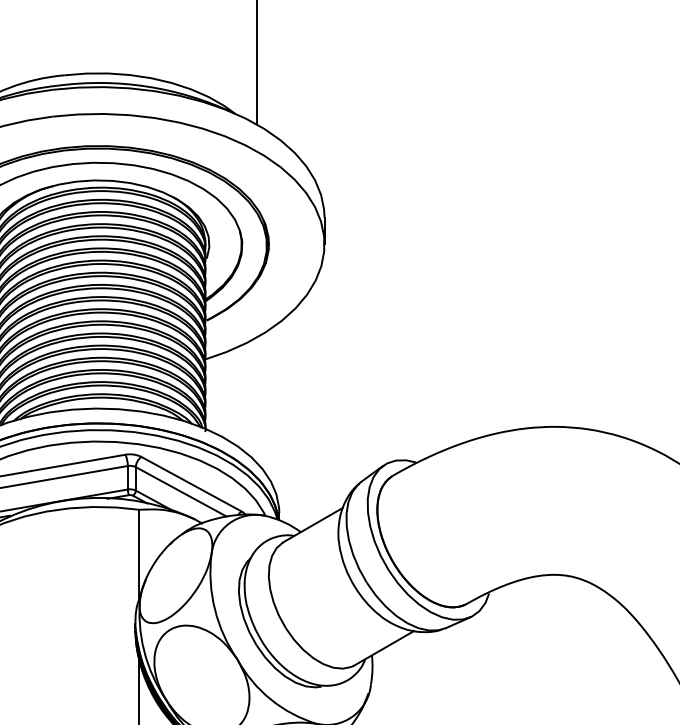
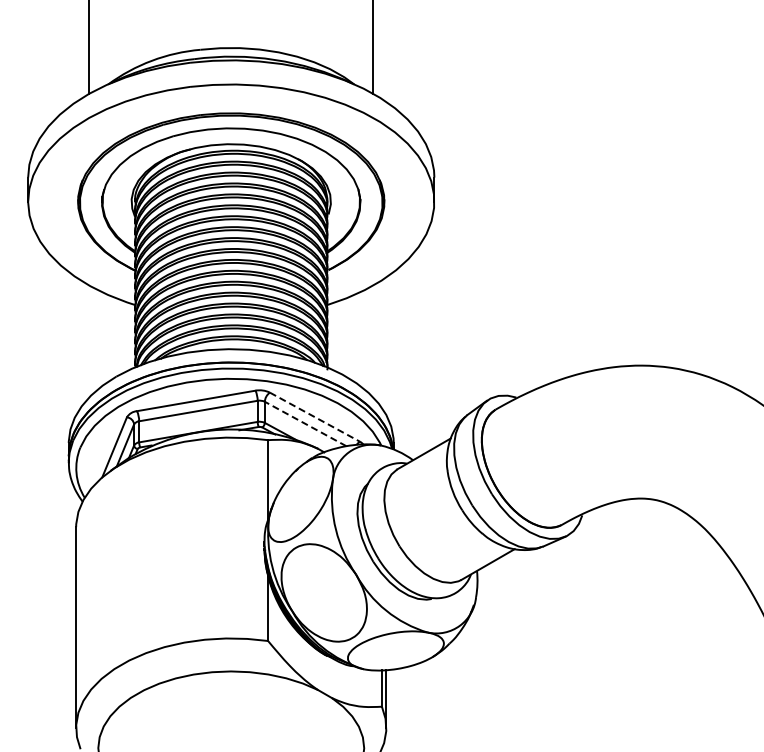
line: (192, 484) -> (315, 417), solid -> dashed
line: (181, 491) -> (305, 423), solid -> dashed

